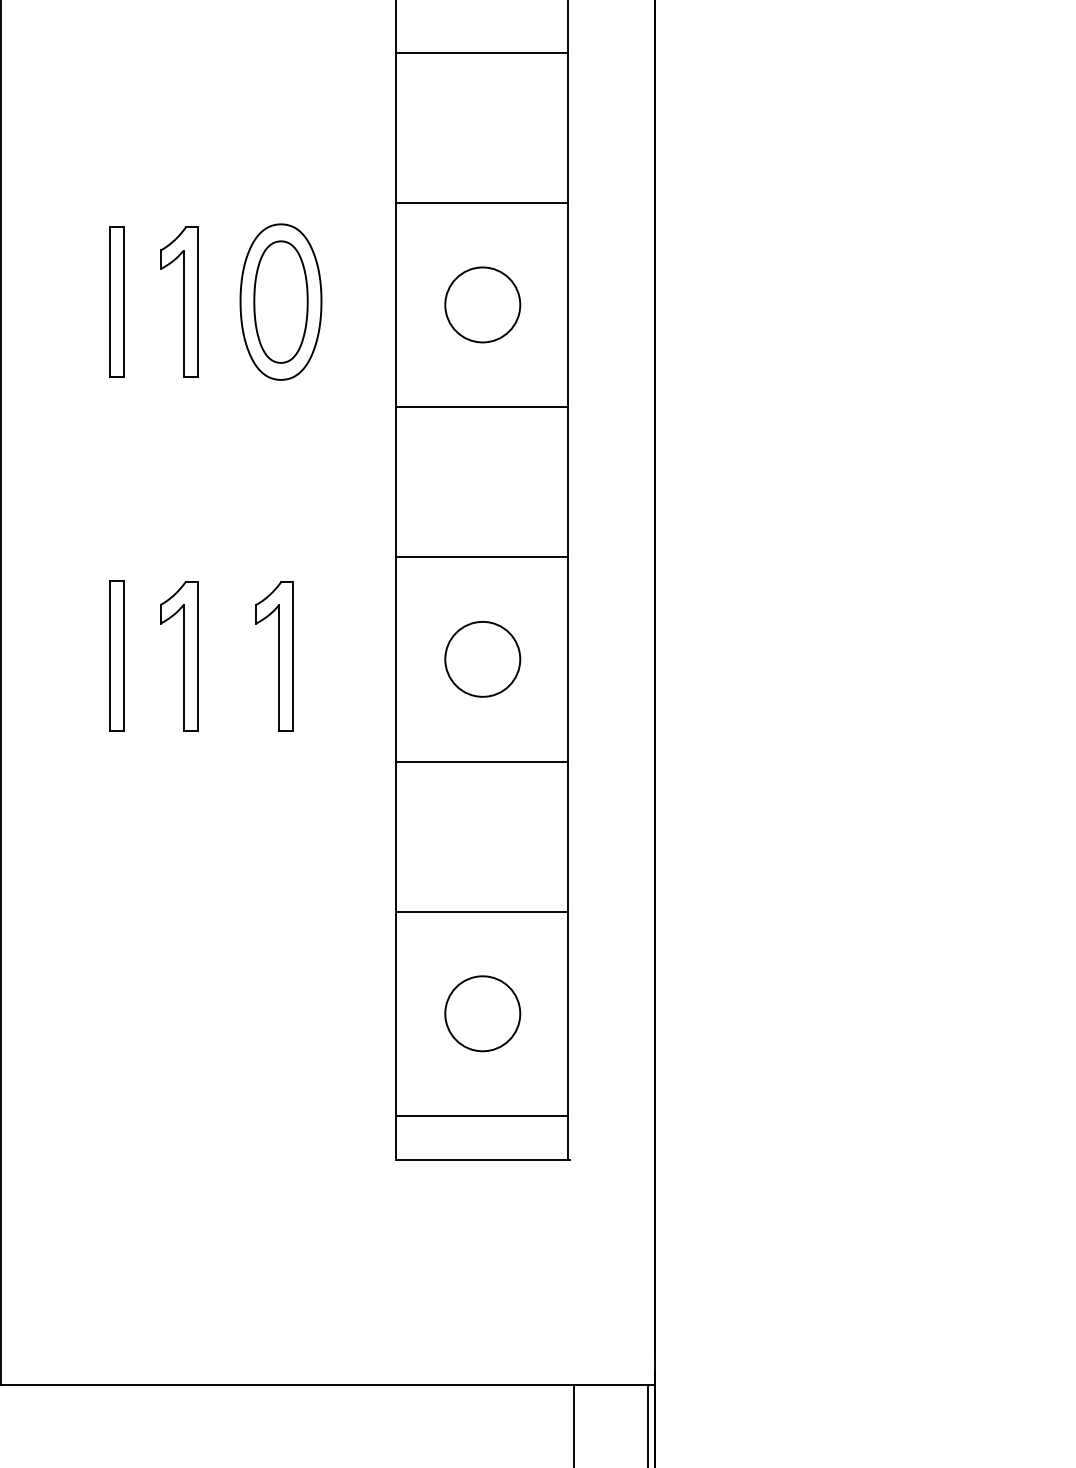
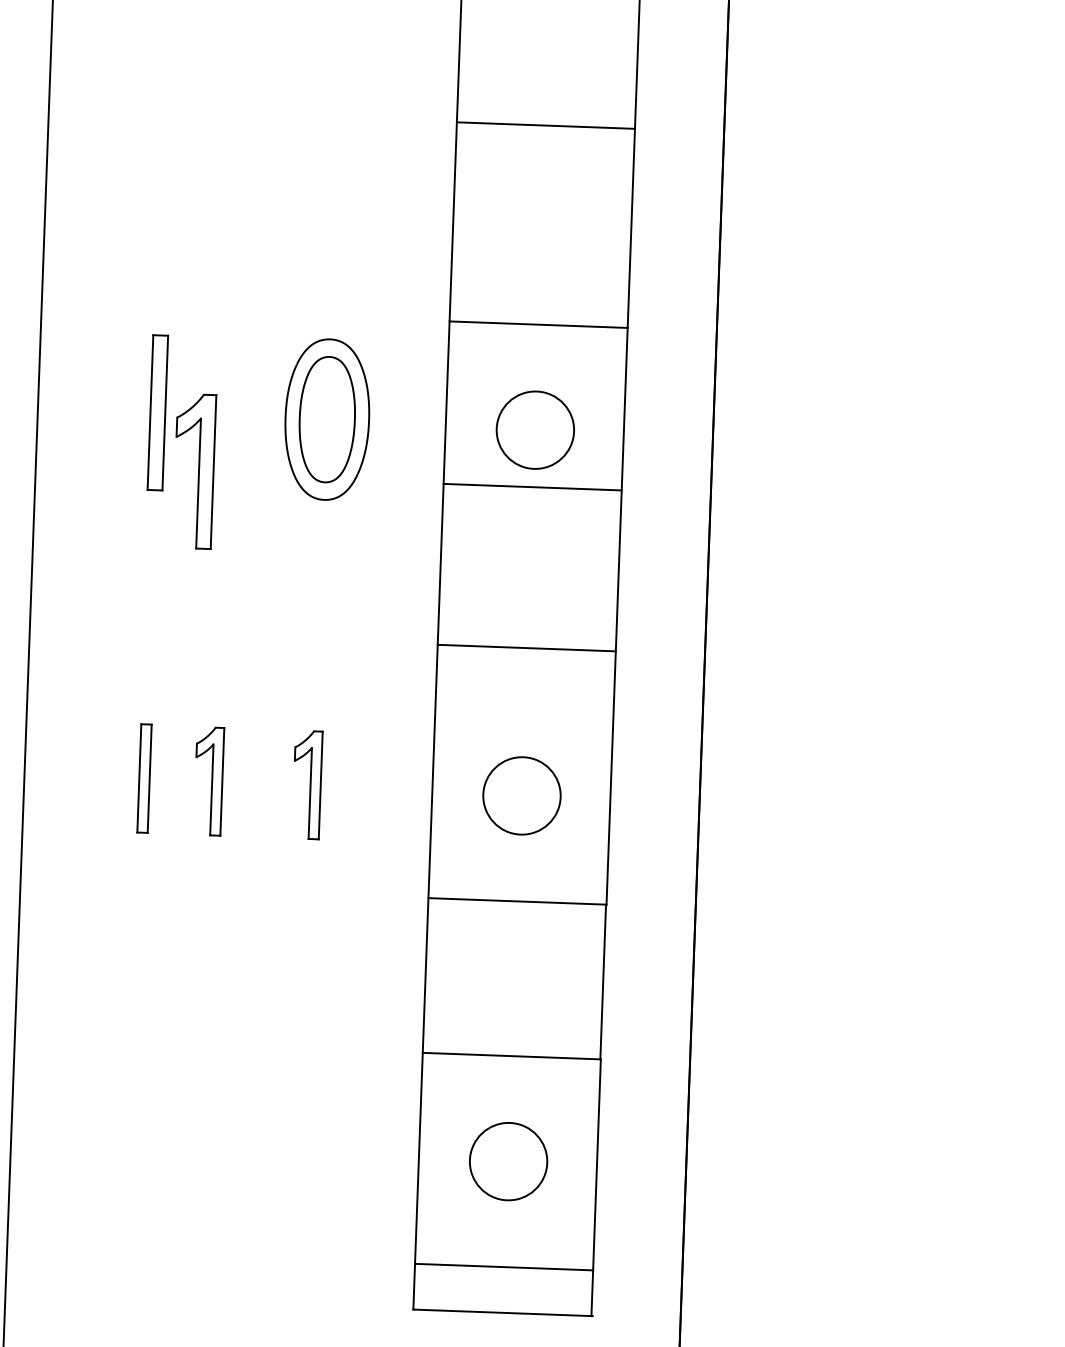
line: (481, 52) -> (545, 125), moved
part: (179, 301) -> (194, 470), moved
line: (481, 407) -> (531, 487), moved
line: (481, 557) -> (526, 648), moved
part: (116, 655) -> (144, 778), size x0.7
part: (179, 656) -> (209, 781), size x0.7
part: (274, 656) -> (307, 785), size x0.7

